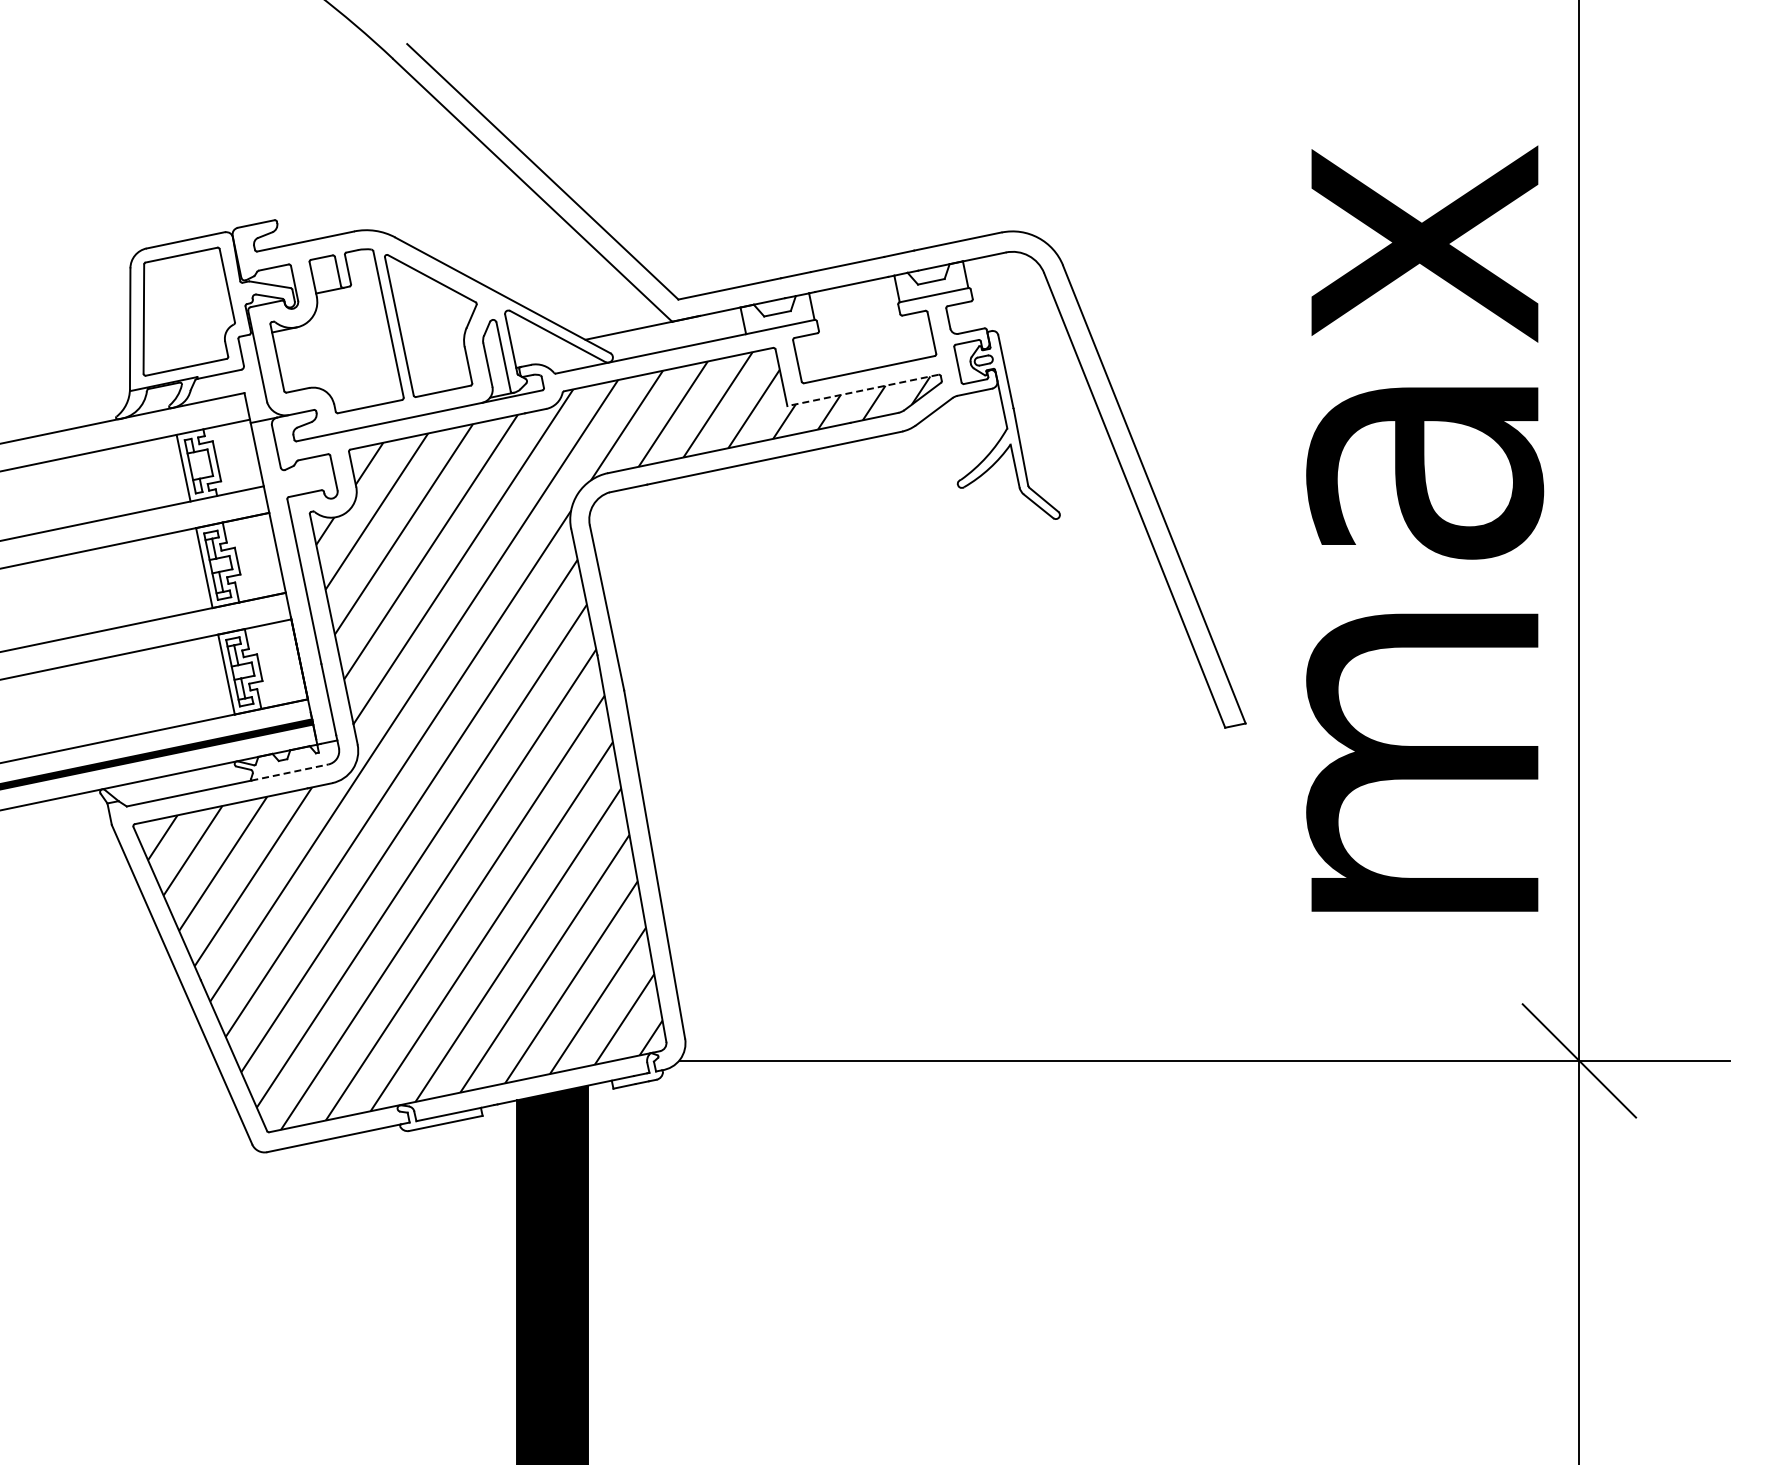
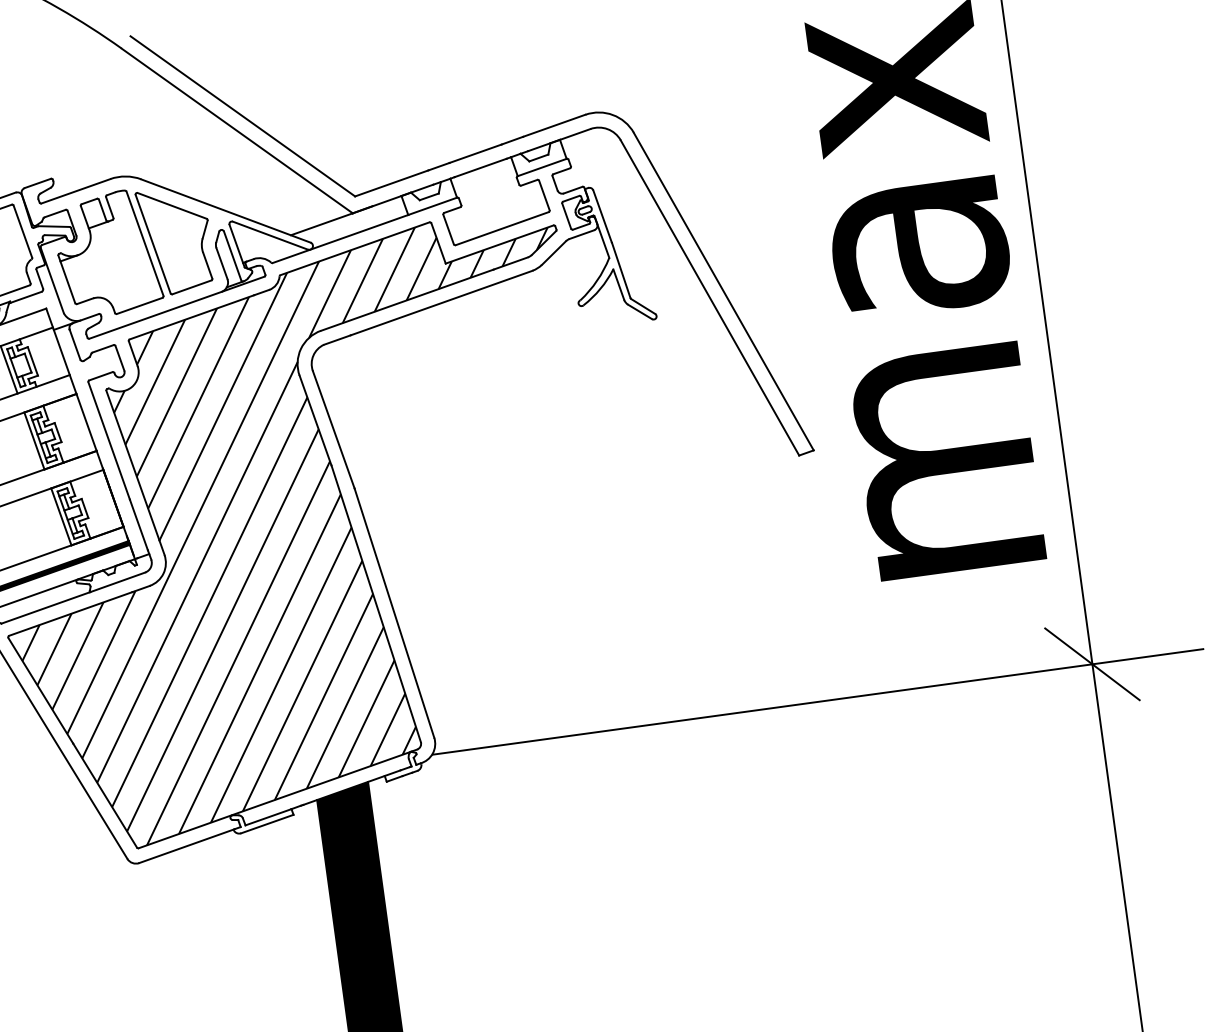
line: (862, 390) -> (499, 244), dashed -> solid
line: (290, 772) -> (118, 582), dashed -> solid

